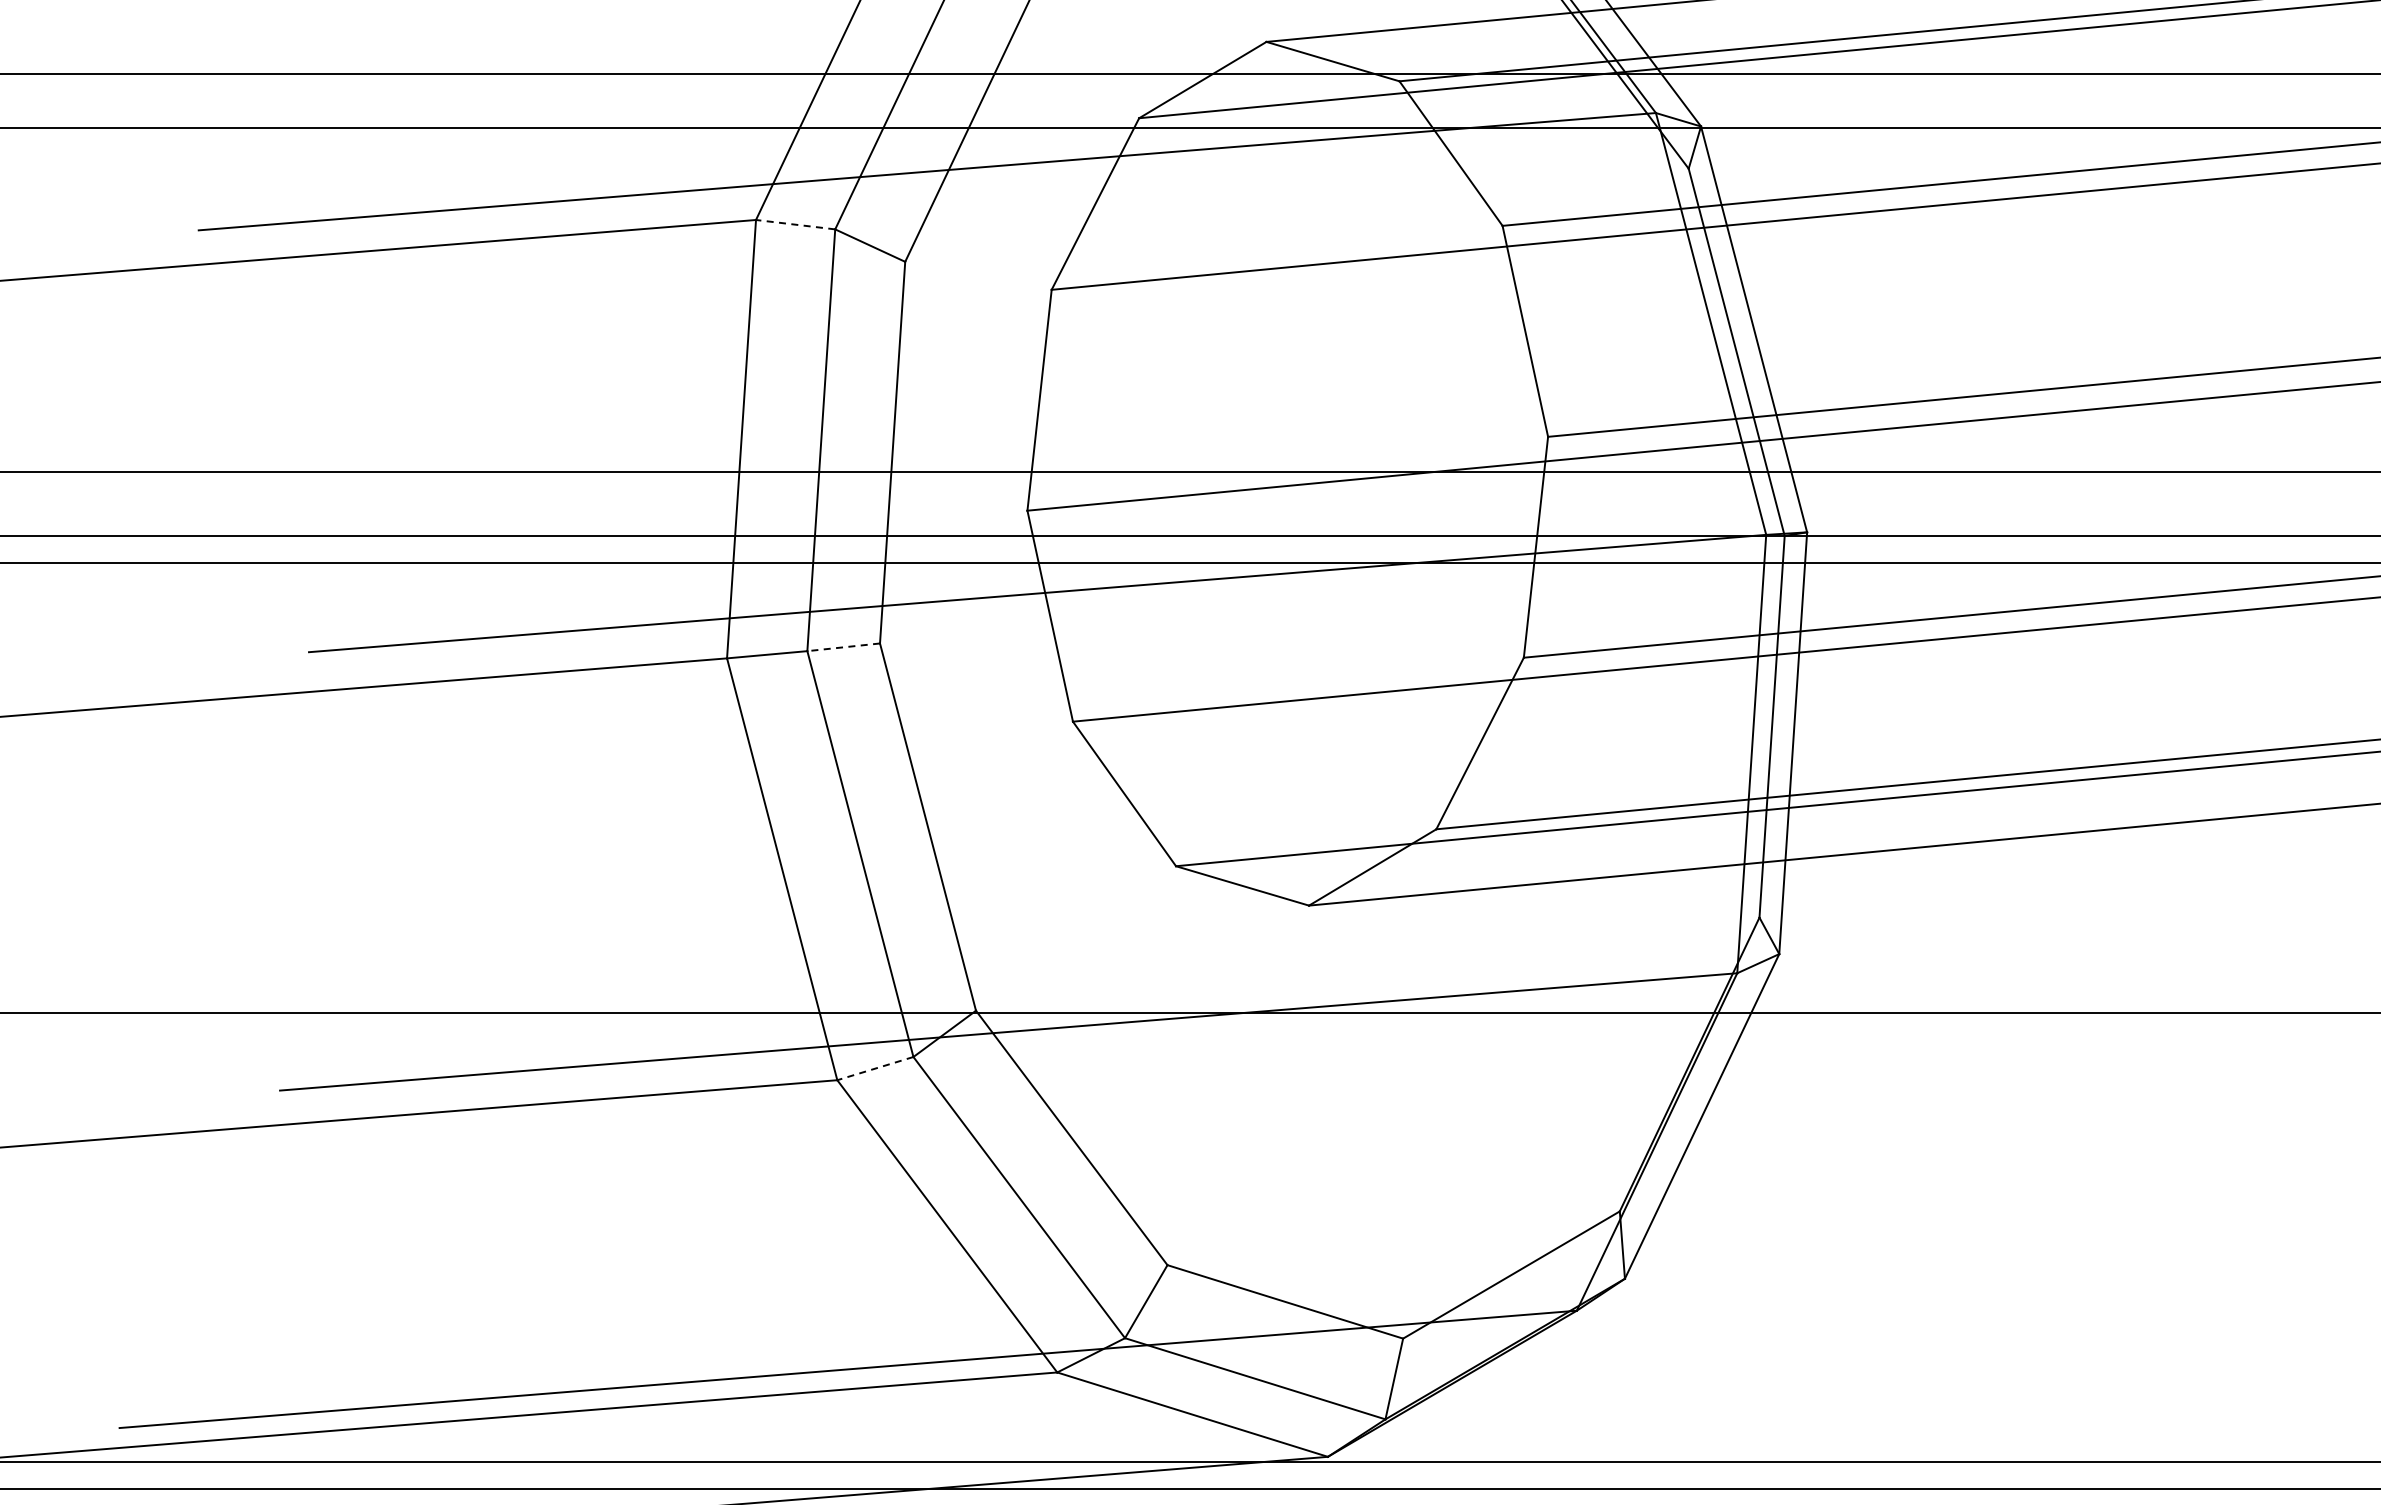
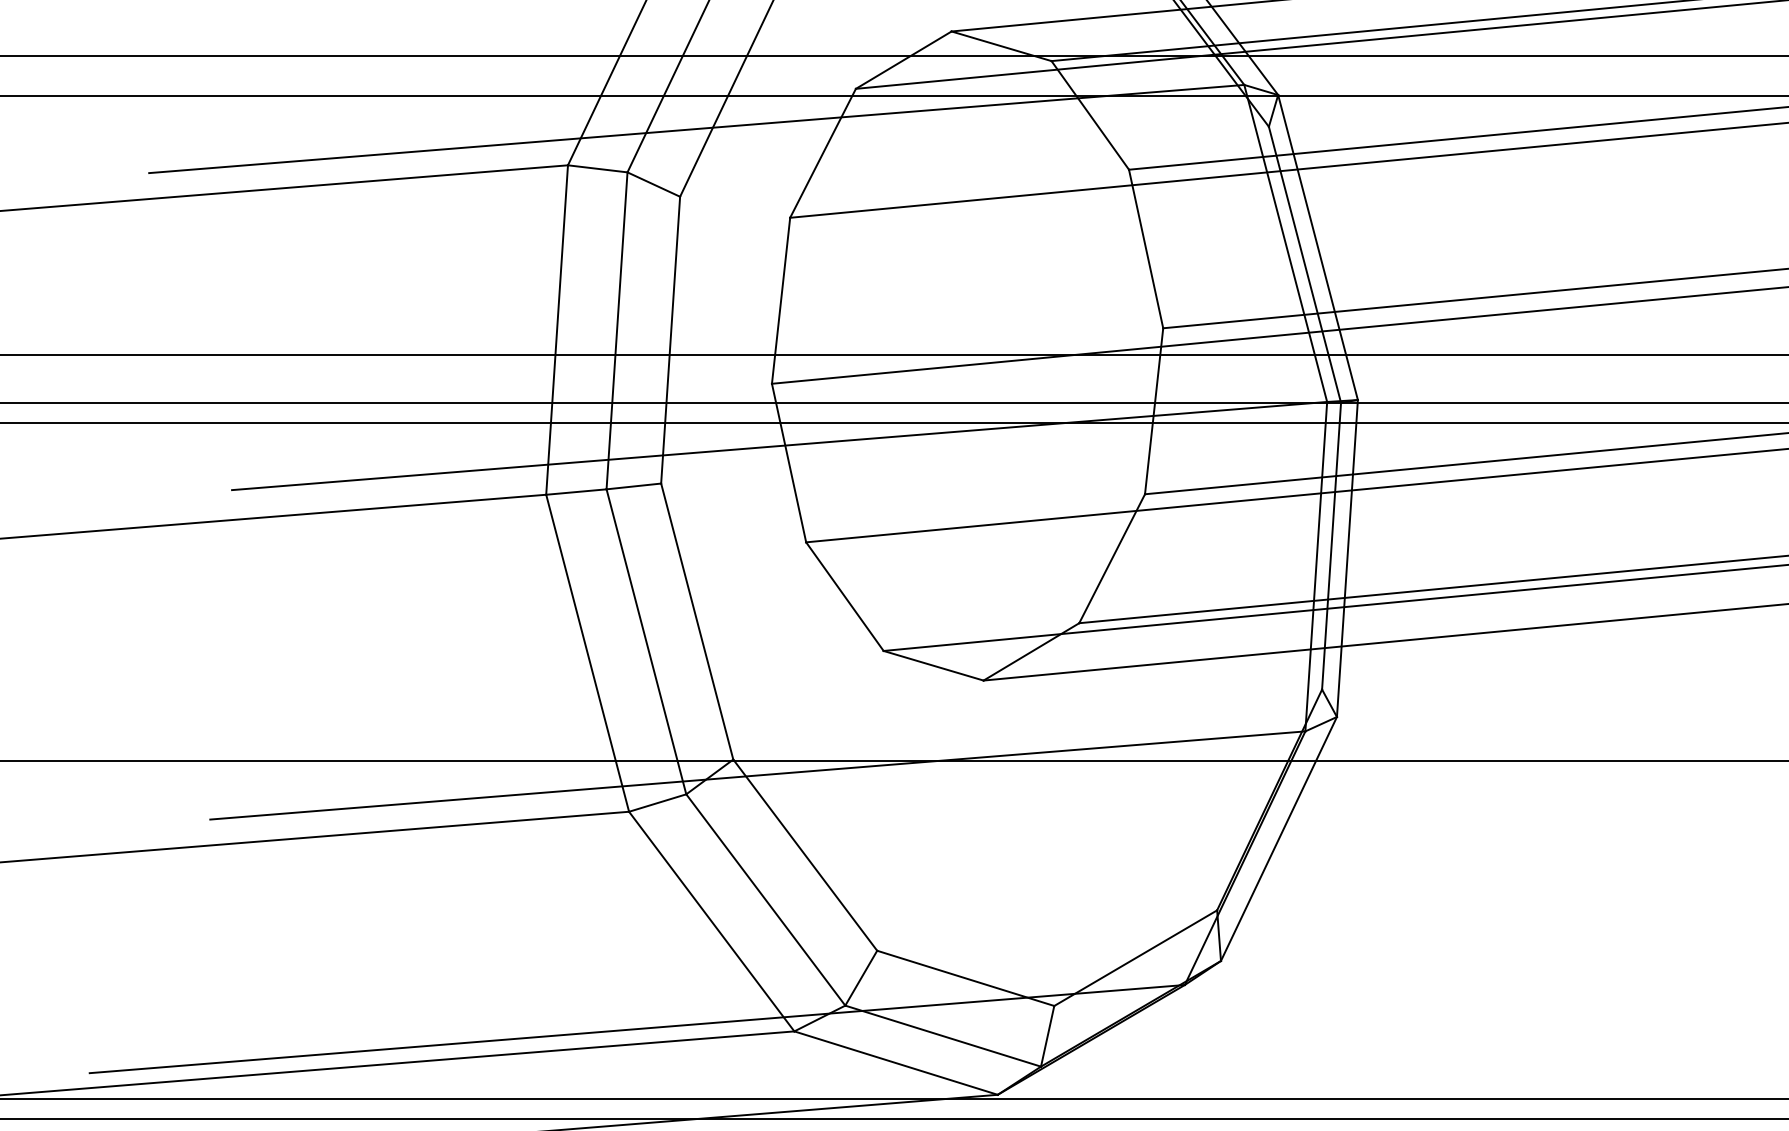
line: (795, 224) -> (597, 168), dashed -> solid
line: (843, 647) -> (633, 486), dashed -> solid
line: (875, 1068) -> (657, 802), dashed -> solid

